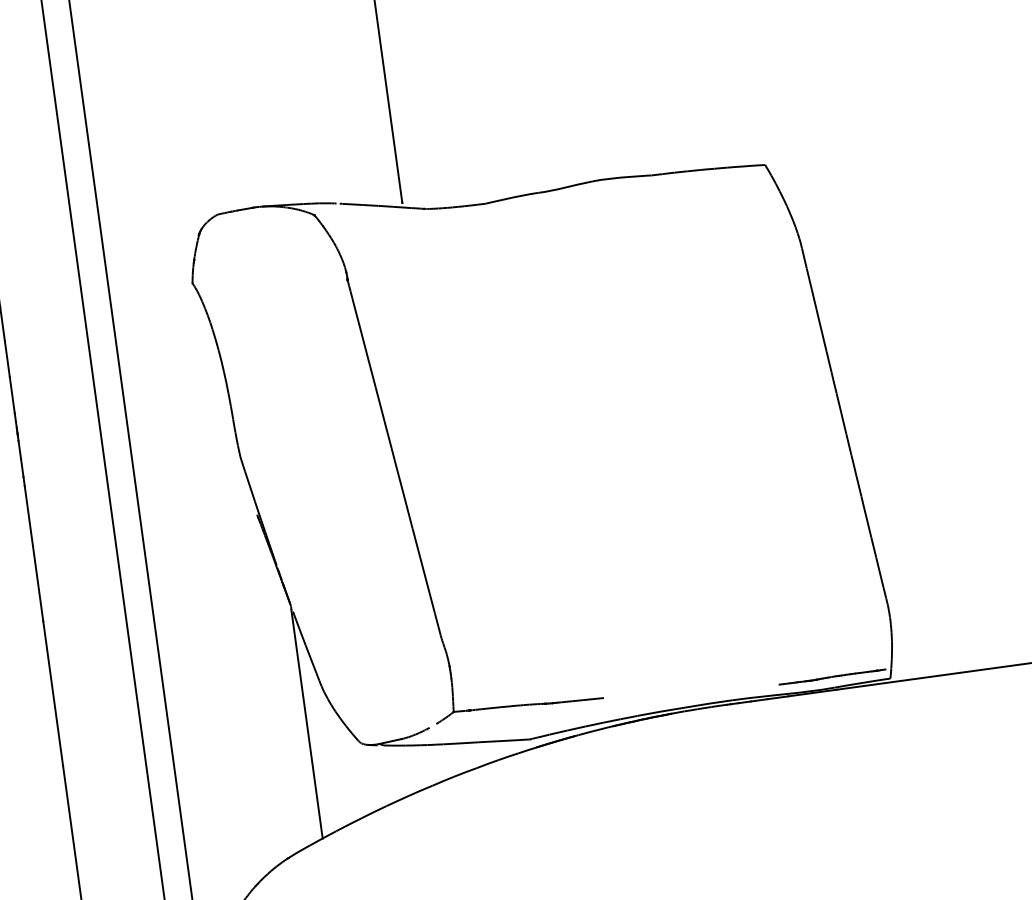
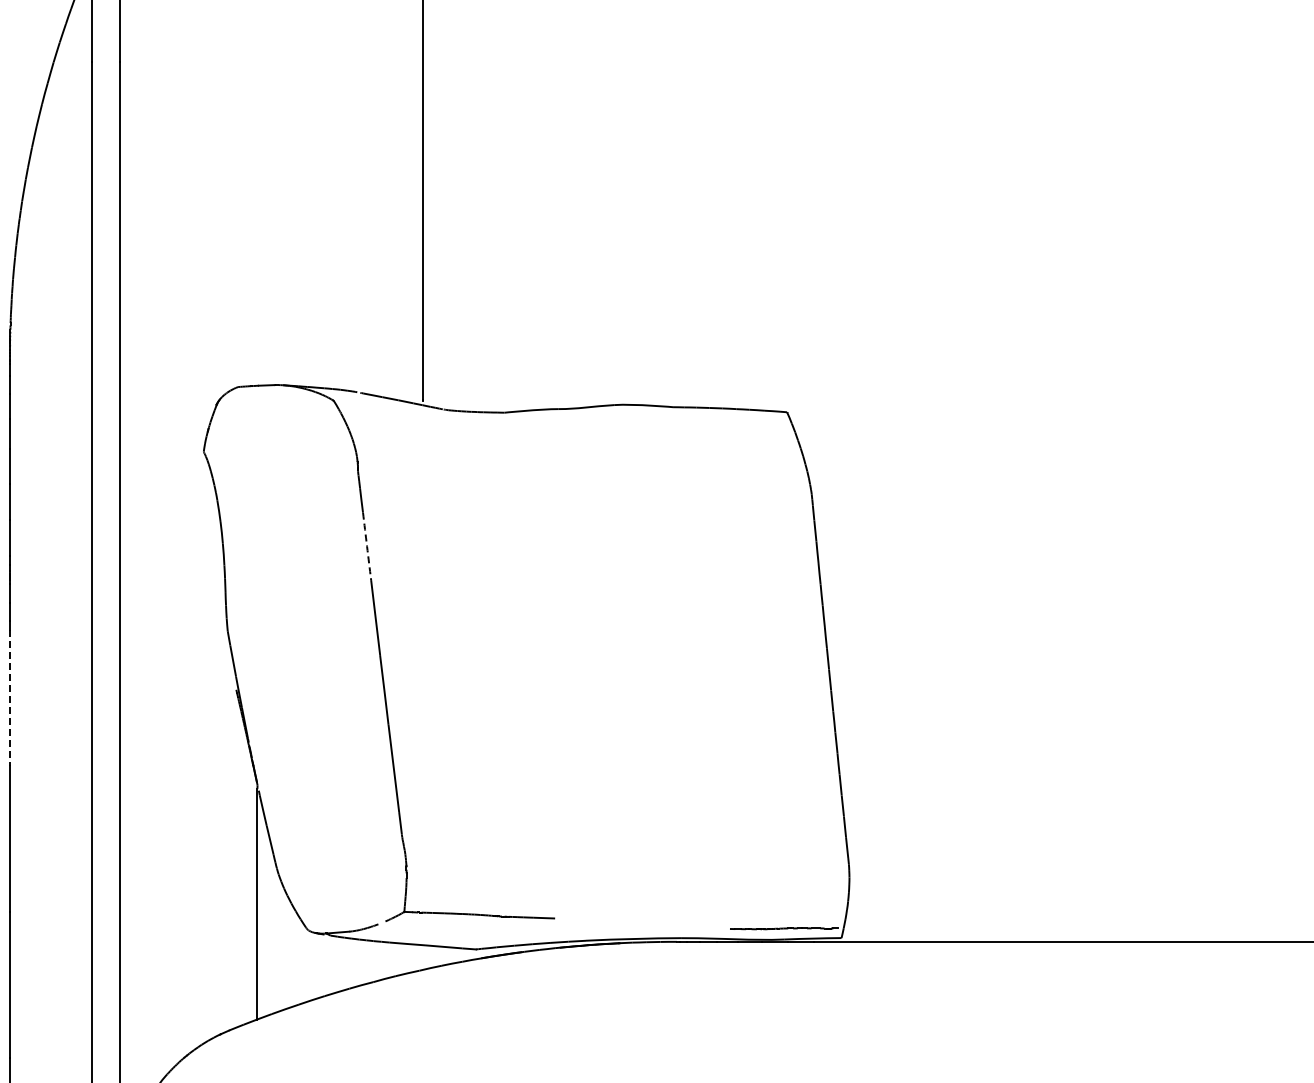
arc: (367, 354) -> (367, 546), solid -> dashed
line: (34, 553) -> (10, 698), solid -> dashed

